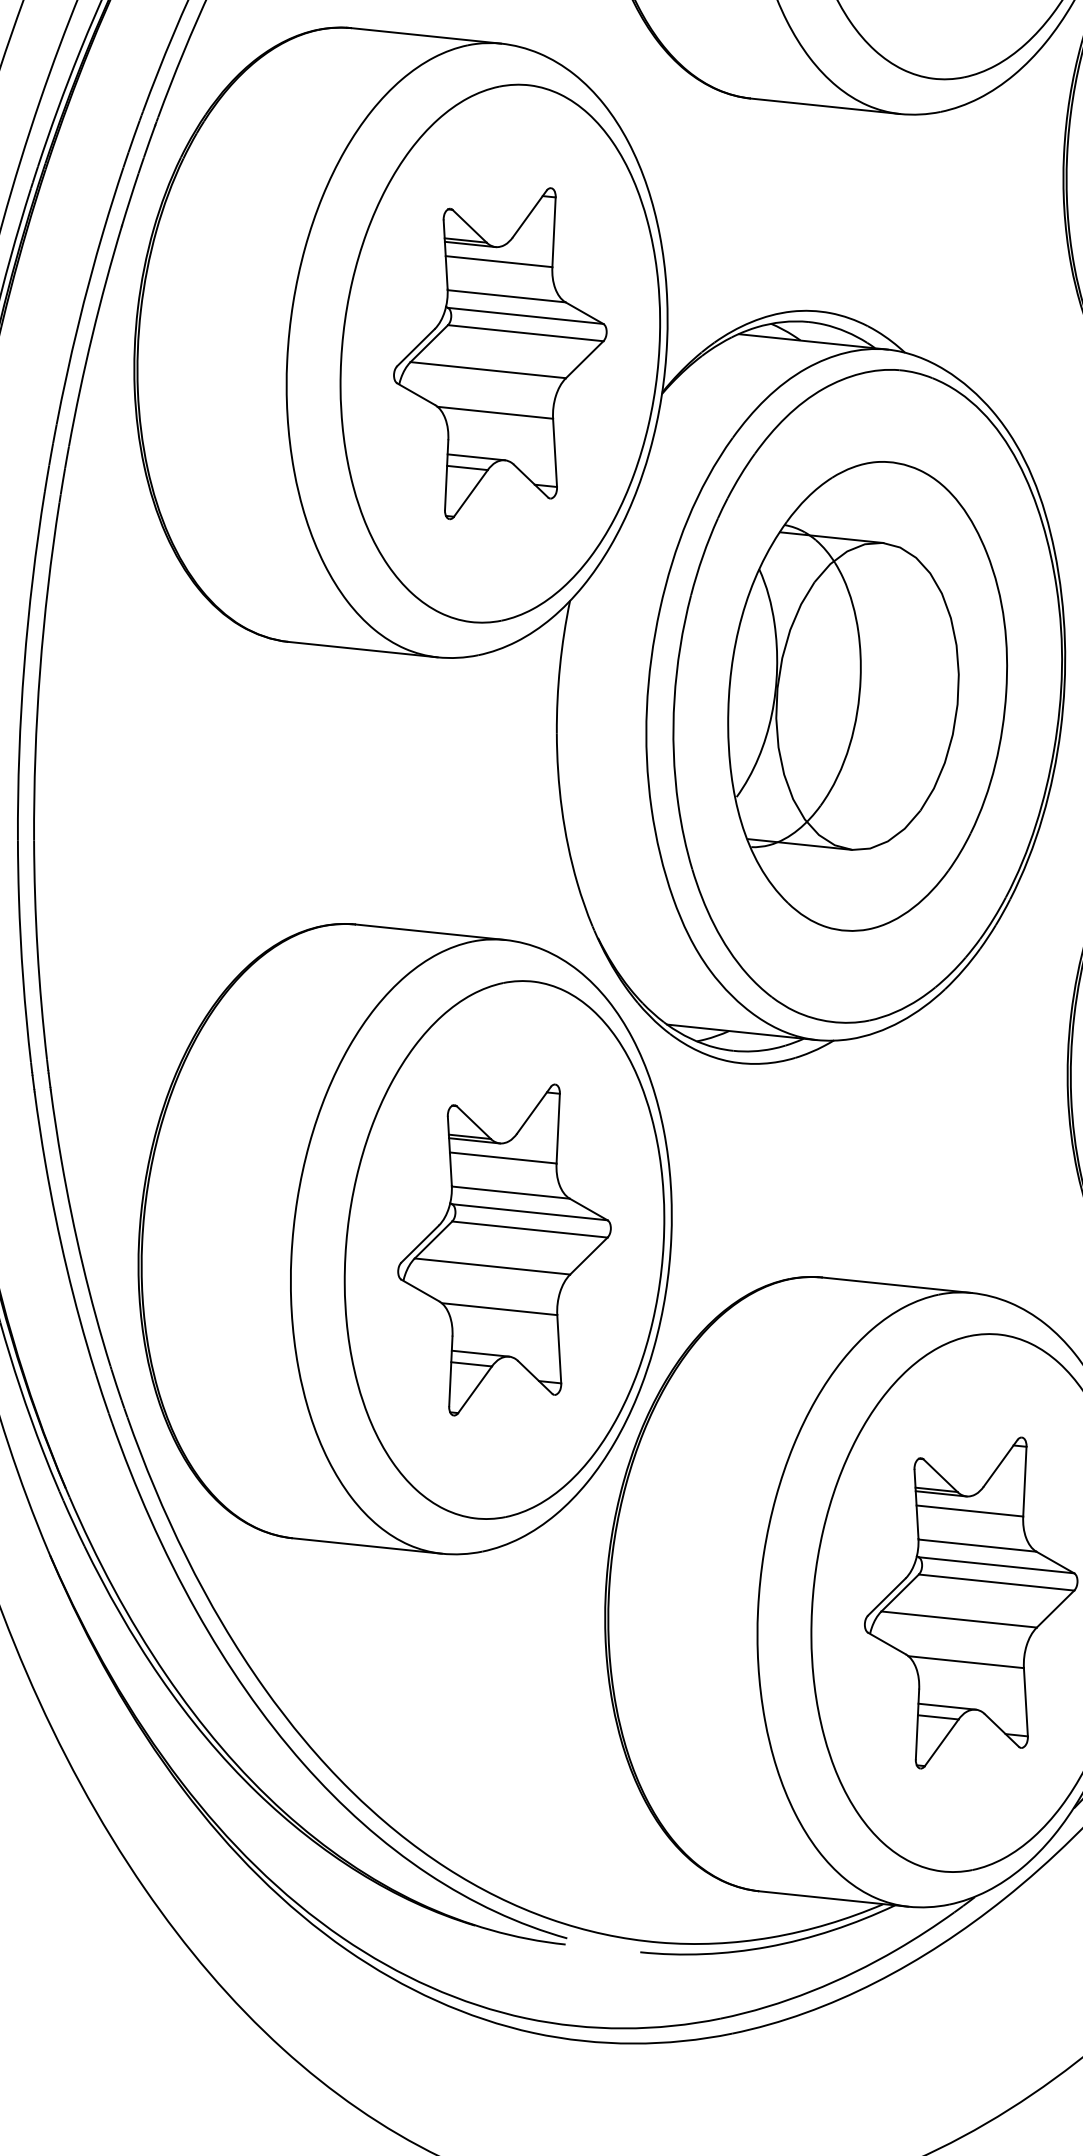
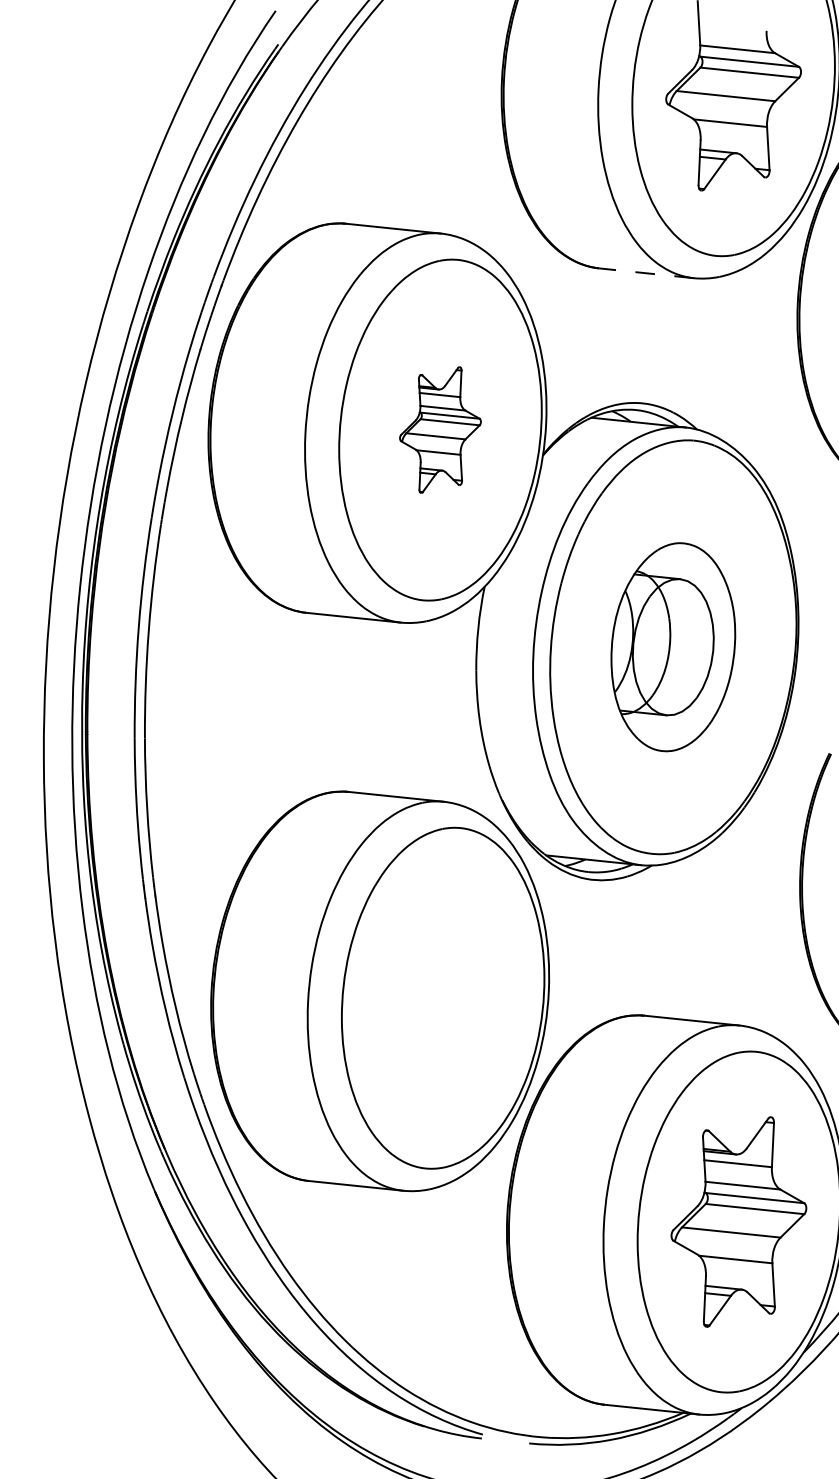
line: (825, 106) -> (646, 273), solid -> dashed
part: (500, 352) -> (440, 429), size x0.6
part: (867, 695) -> (673, 646), size x0.7
part: (503, 1250) -> (442, 998), removed

